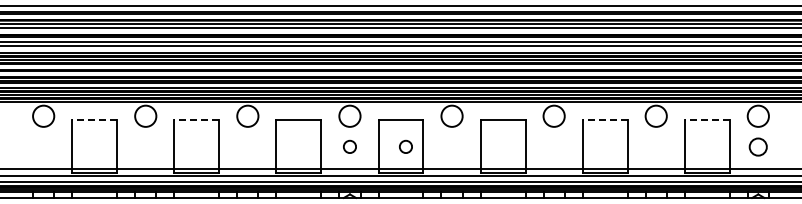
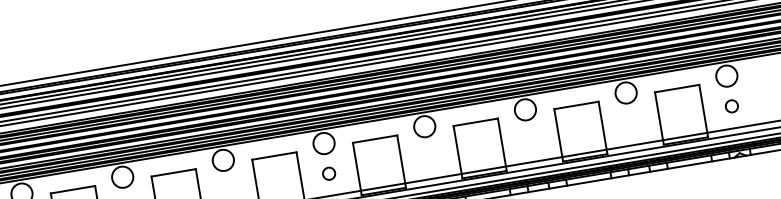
line: (94, 120) -> (72, 189), dashed -> solid
line: (196, 120) -> (173, 173), dashed -> solid
line: (604, 120) -> (575, 105), dashed -> solid
line: (706, 120) -> (676, 88), dashed -> solid
circle: (405, 146) -> (383, 164), removed
circle: (758, 146) -> (731, 105), size x0.71

